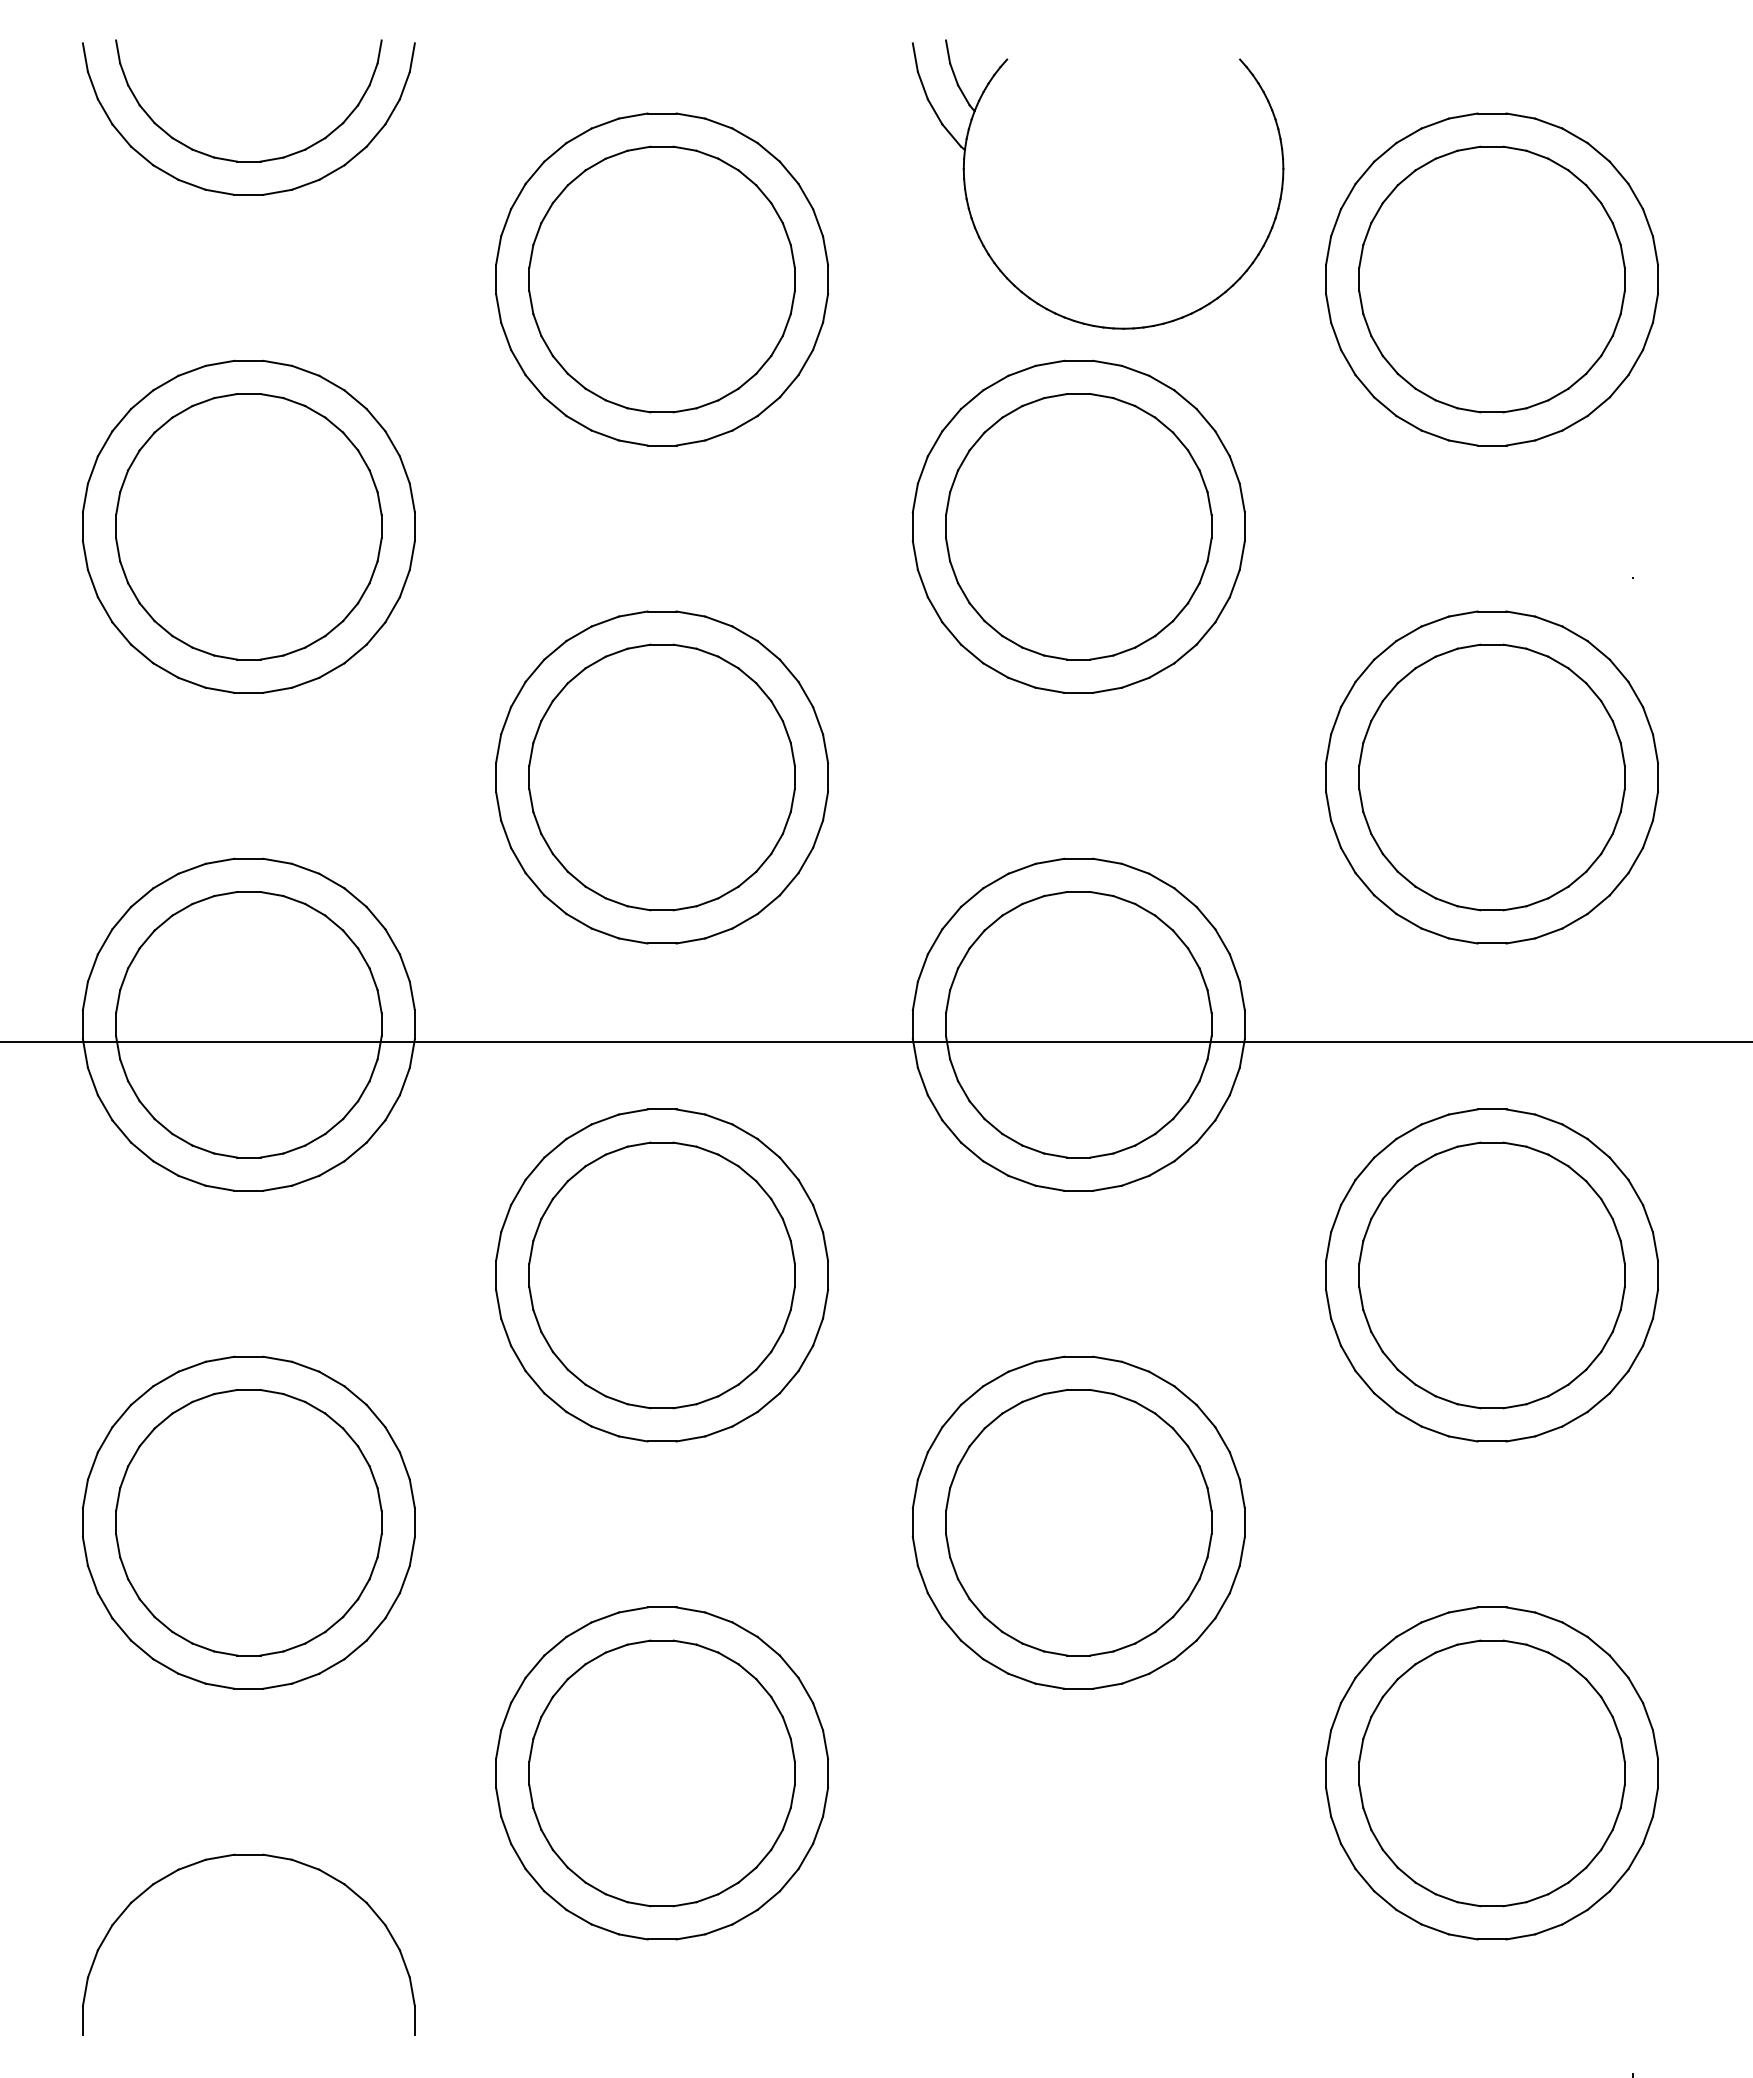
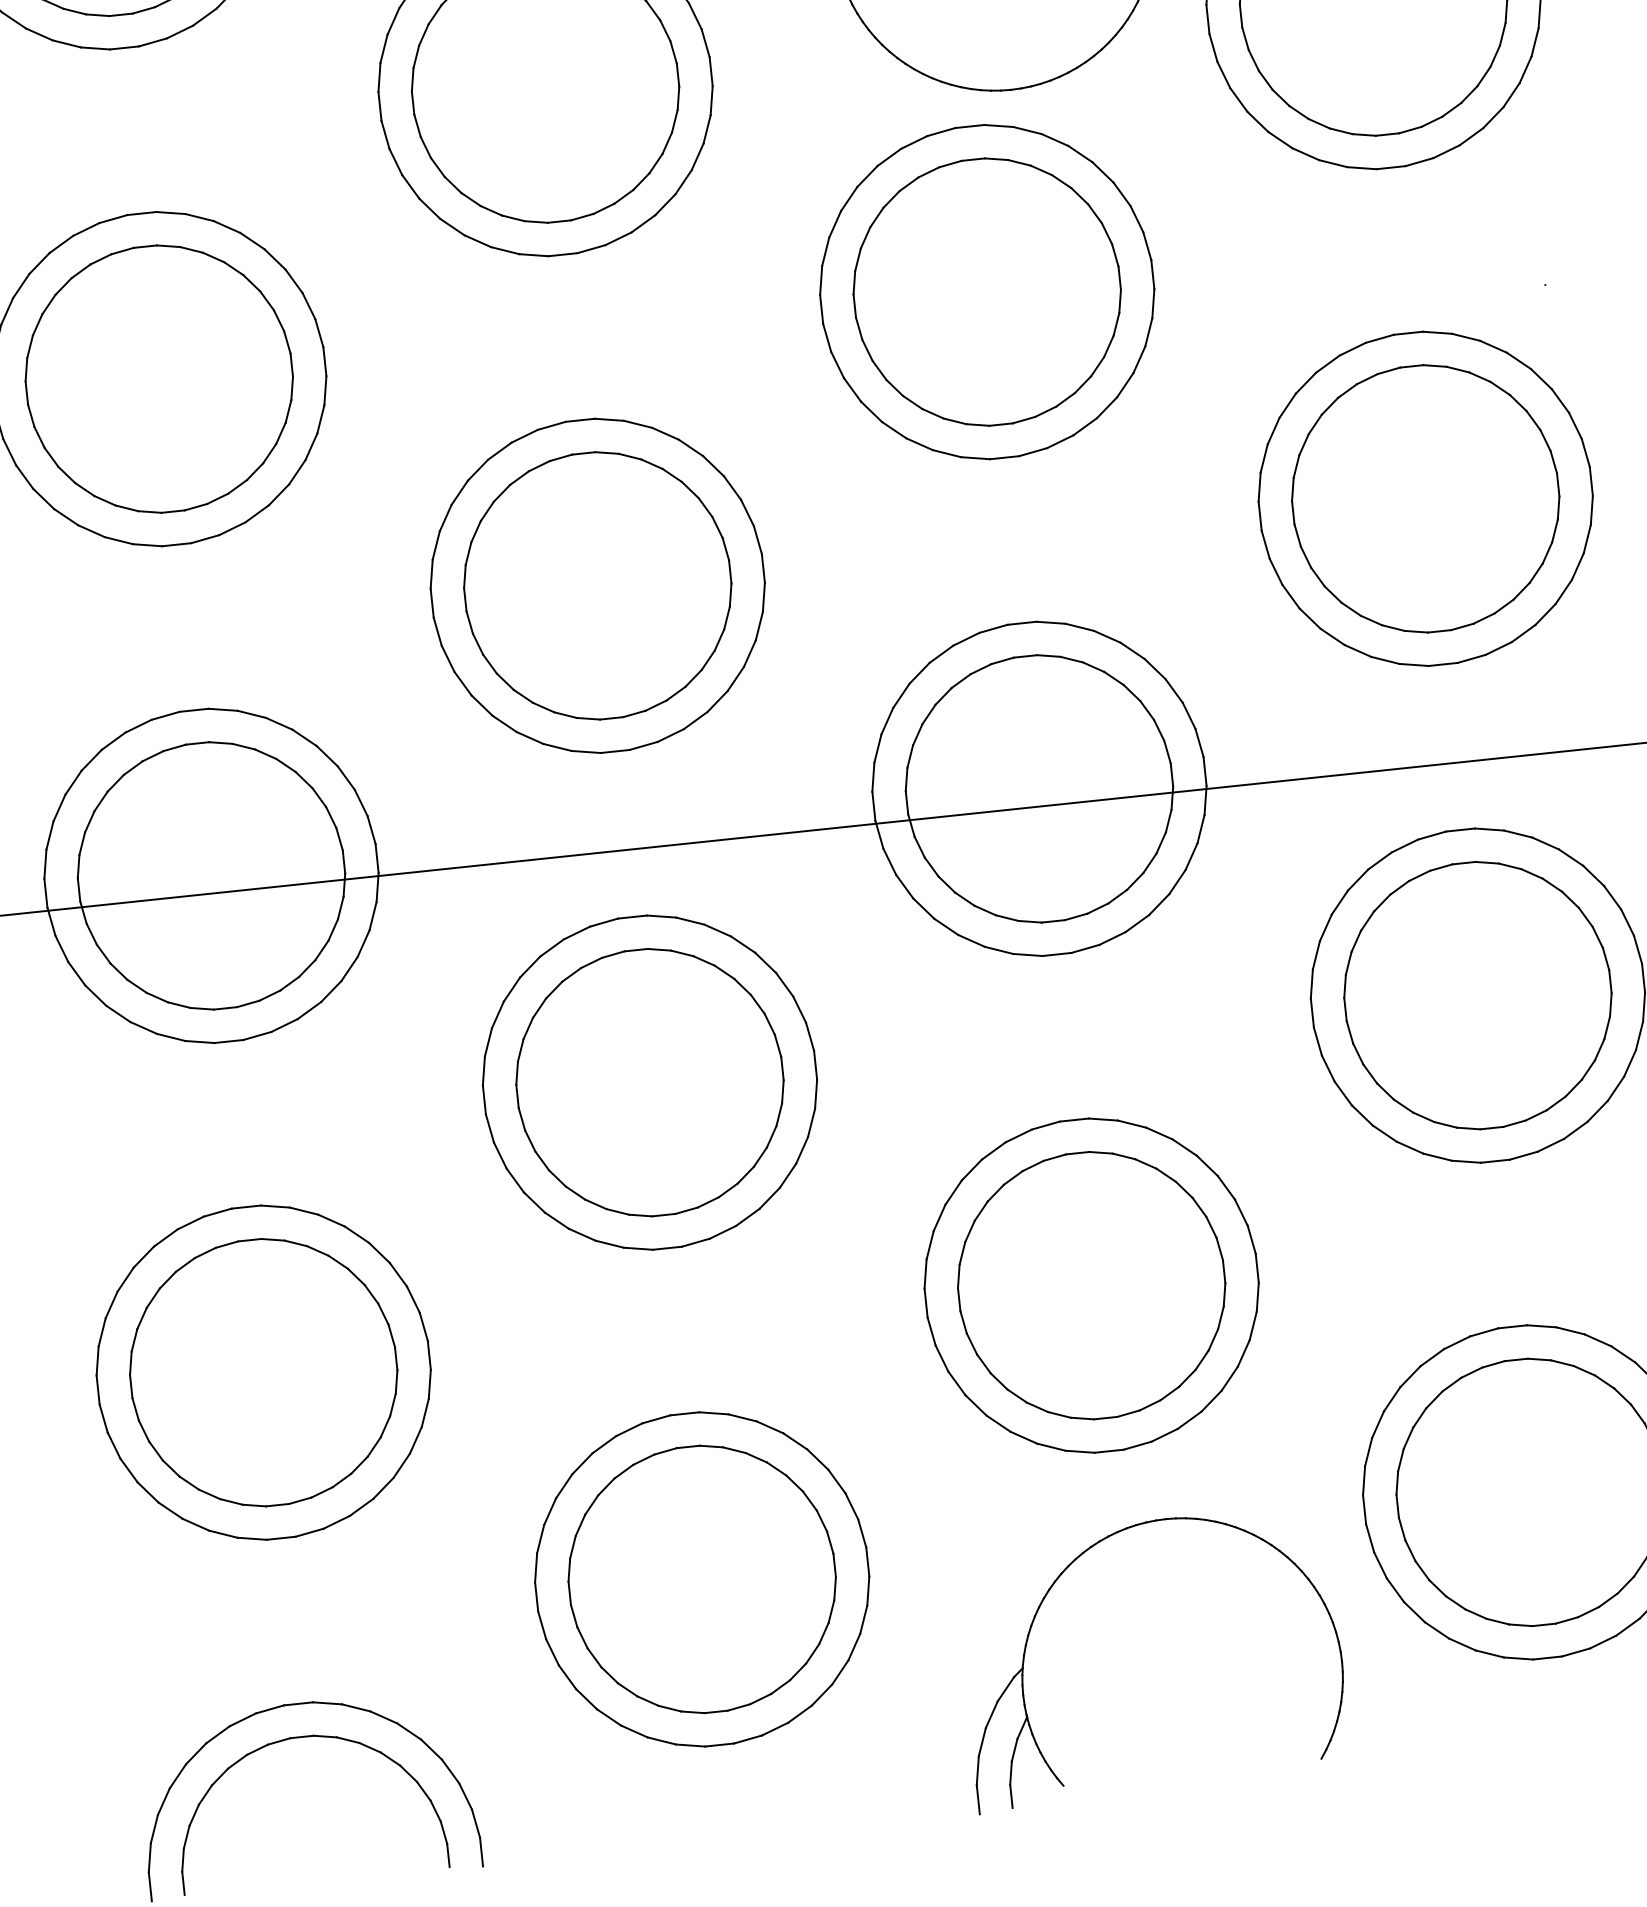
part: (1005, 1821) -> (1049, 1591), added
part: (248, 1888) -> (301, 1737), added

